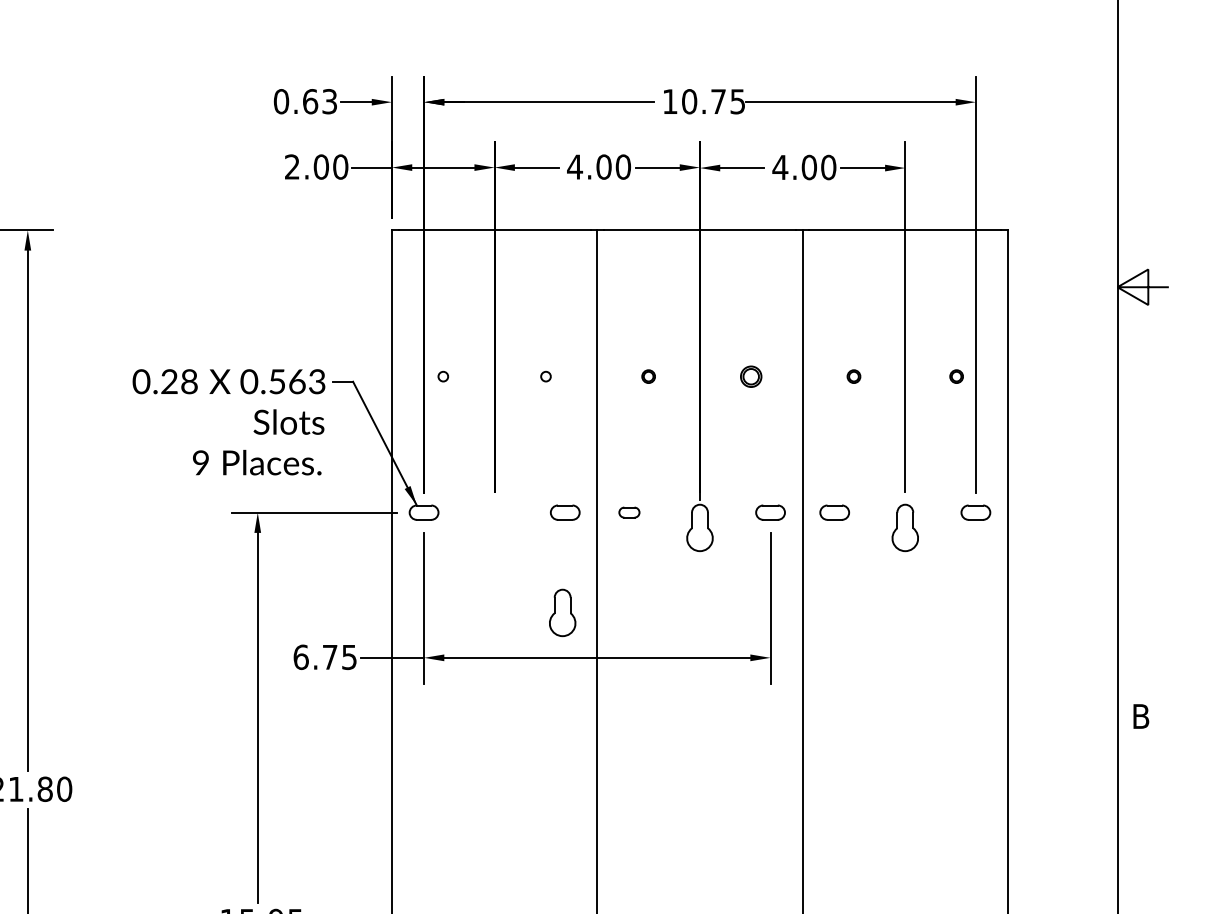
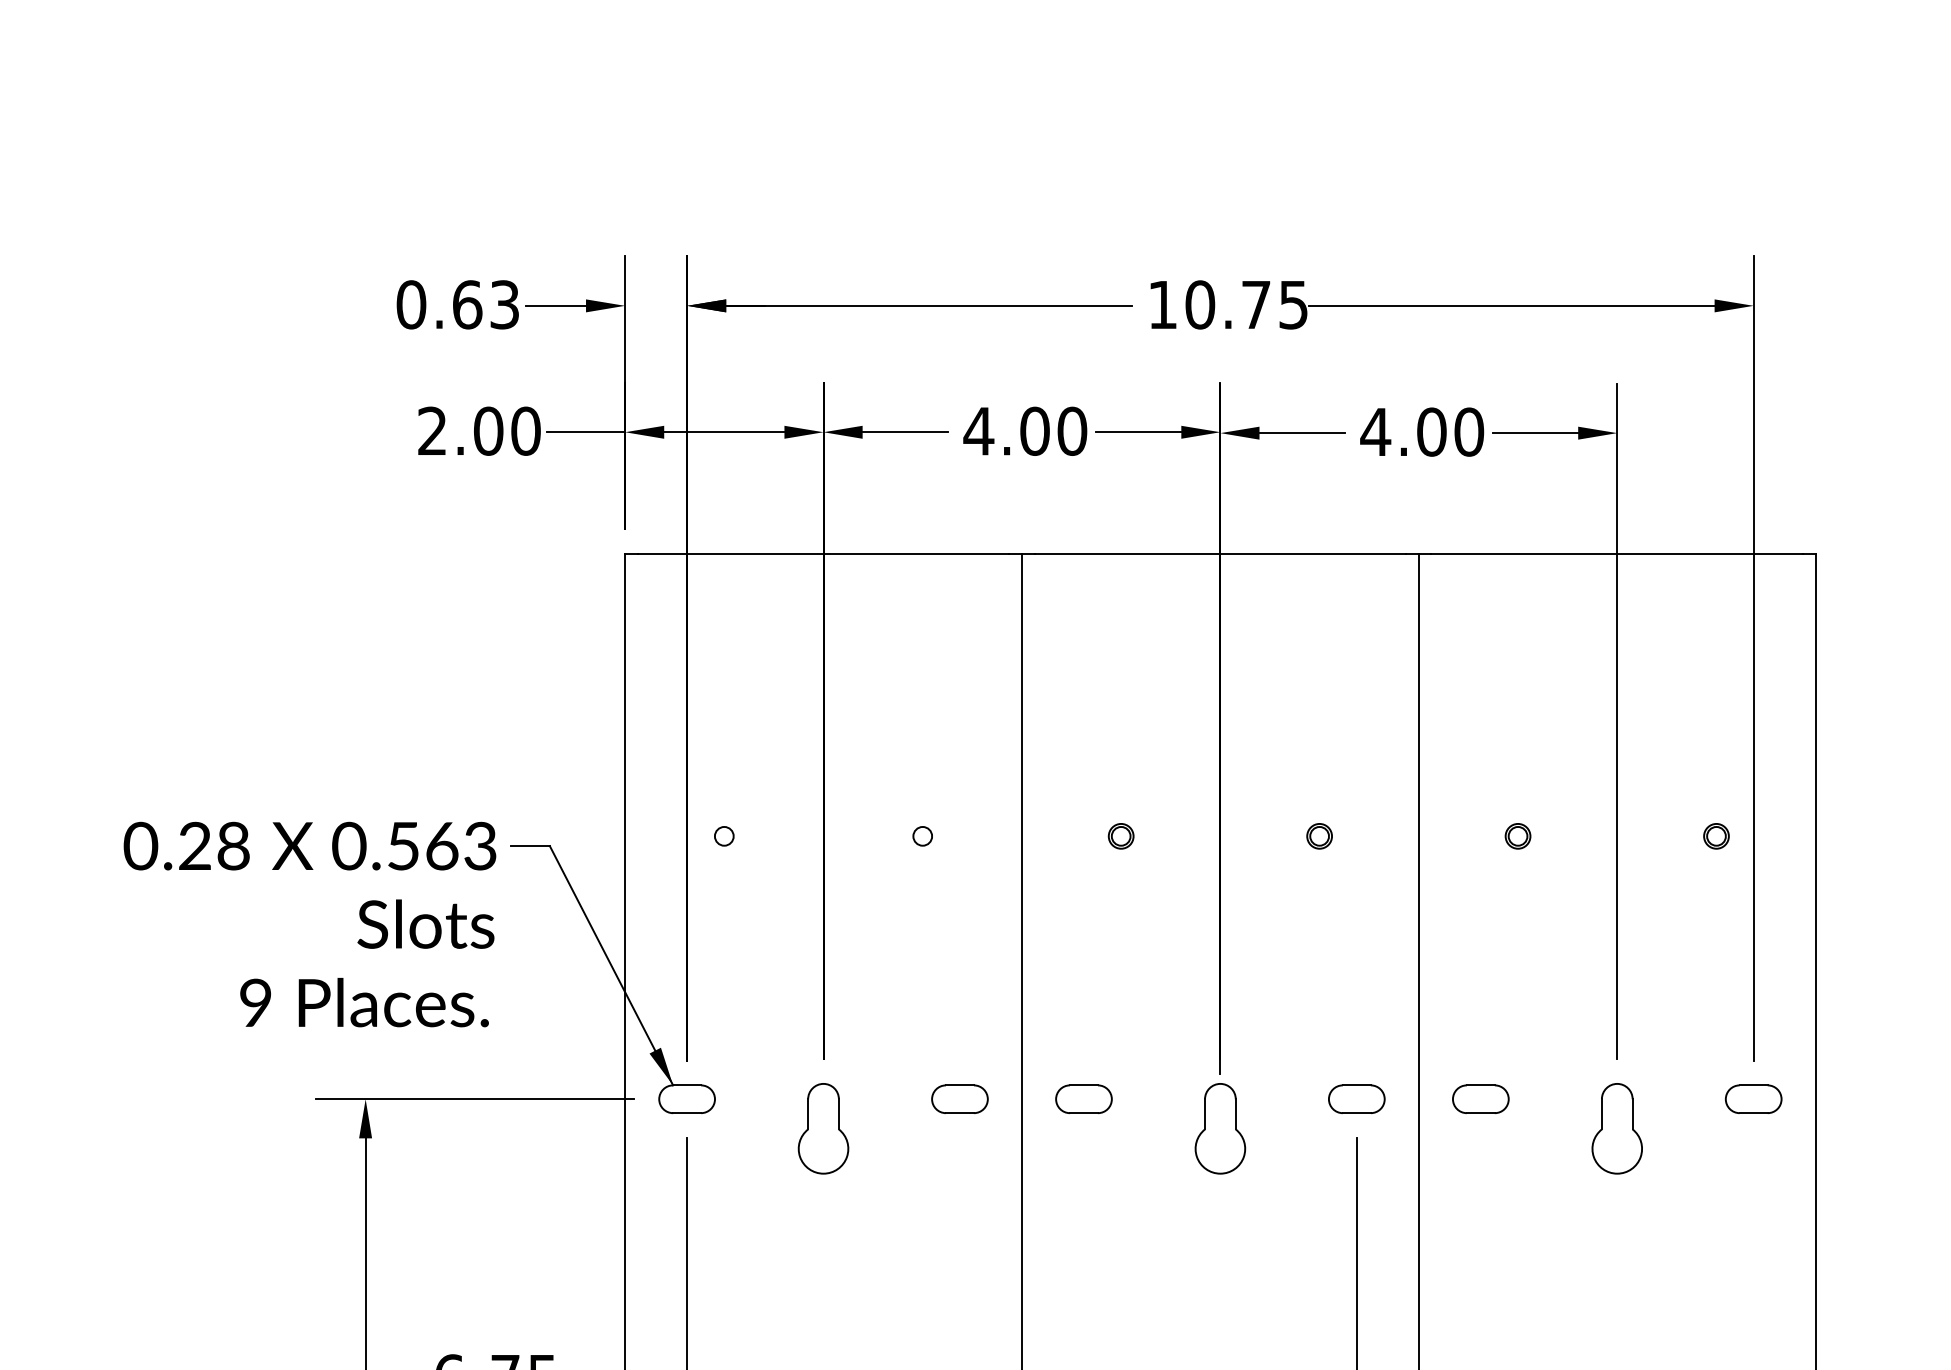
circle: (751, 376) -> (1319, 836), size x0.62
part: (629, 512) -> (1084, 1098), size x1.43
part: (562, 612) -> (823, 1127), moved

